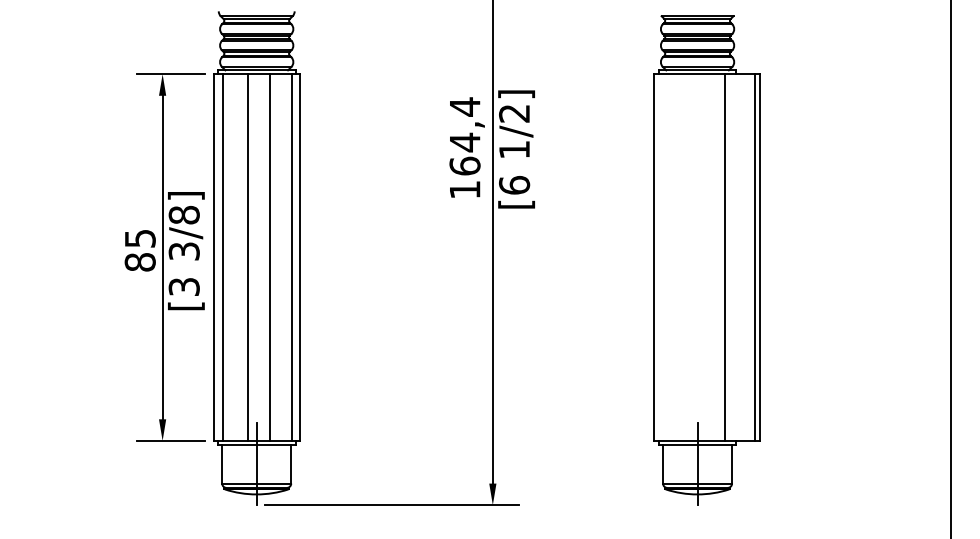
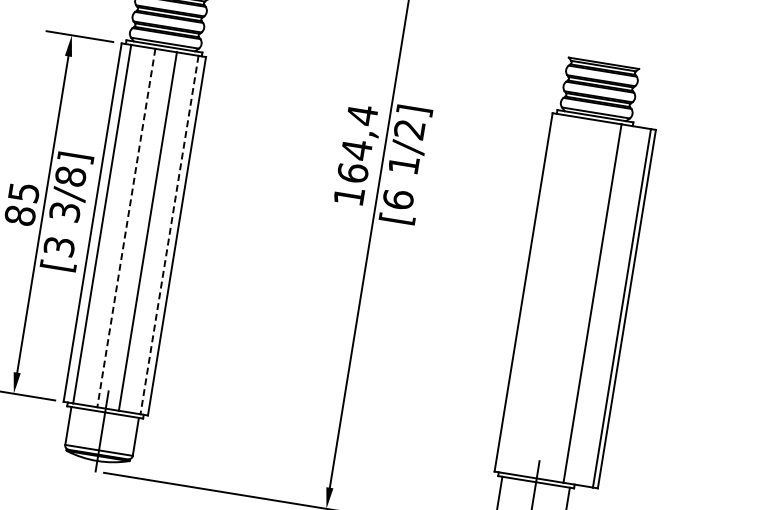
line: (248, 258) -> (126, 229), solid -> dashed
line: (292, 258) -> (169, 236), solid -> dashed

